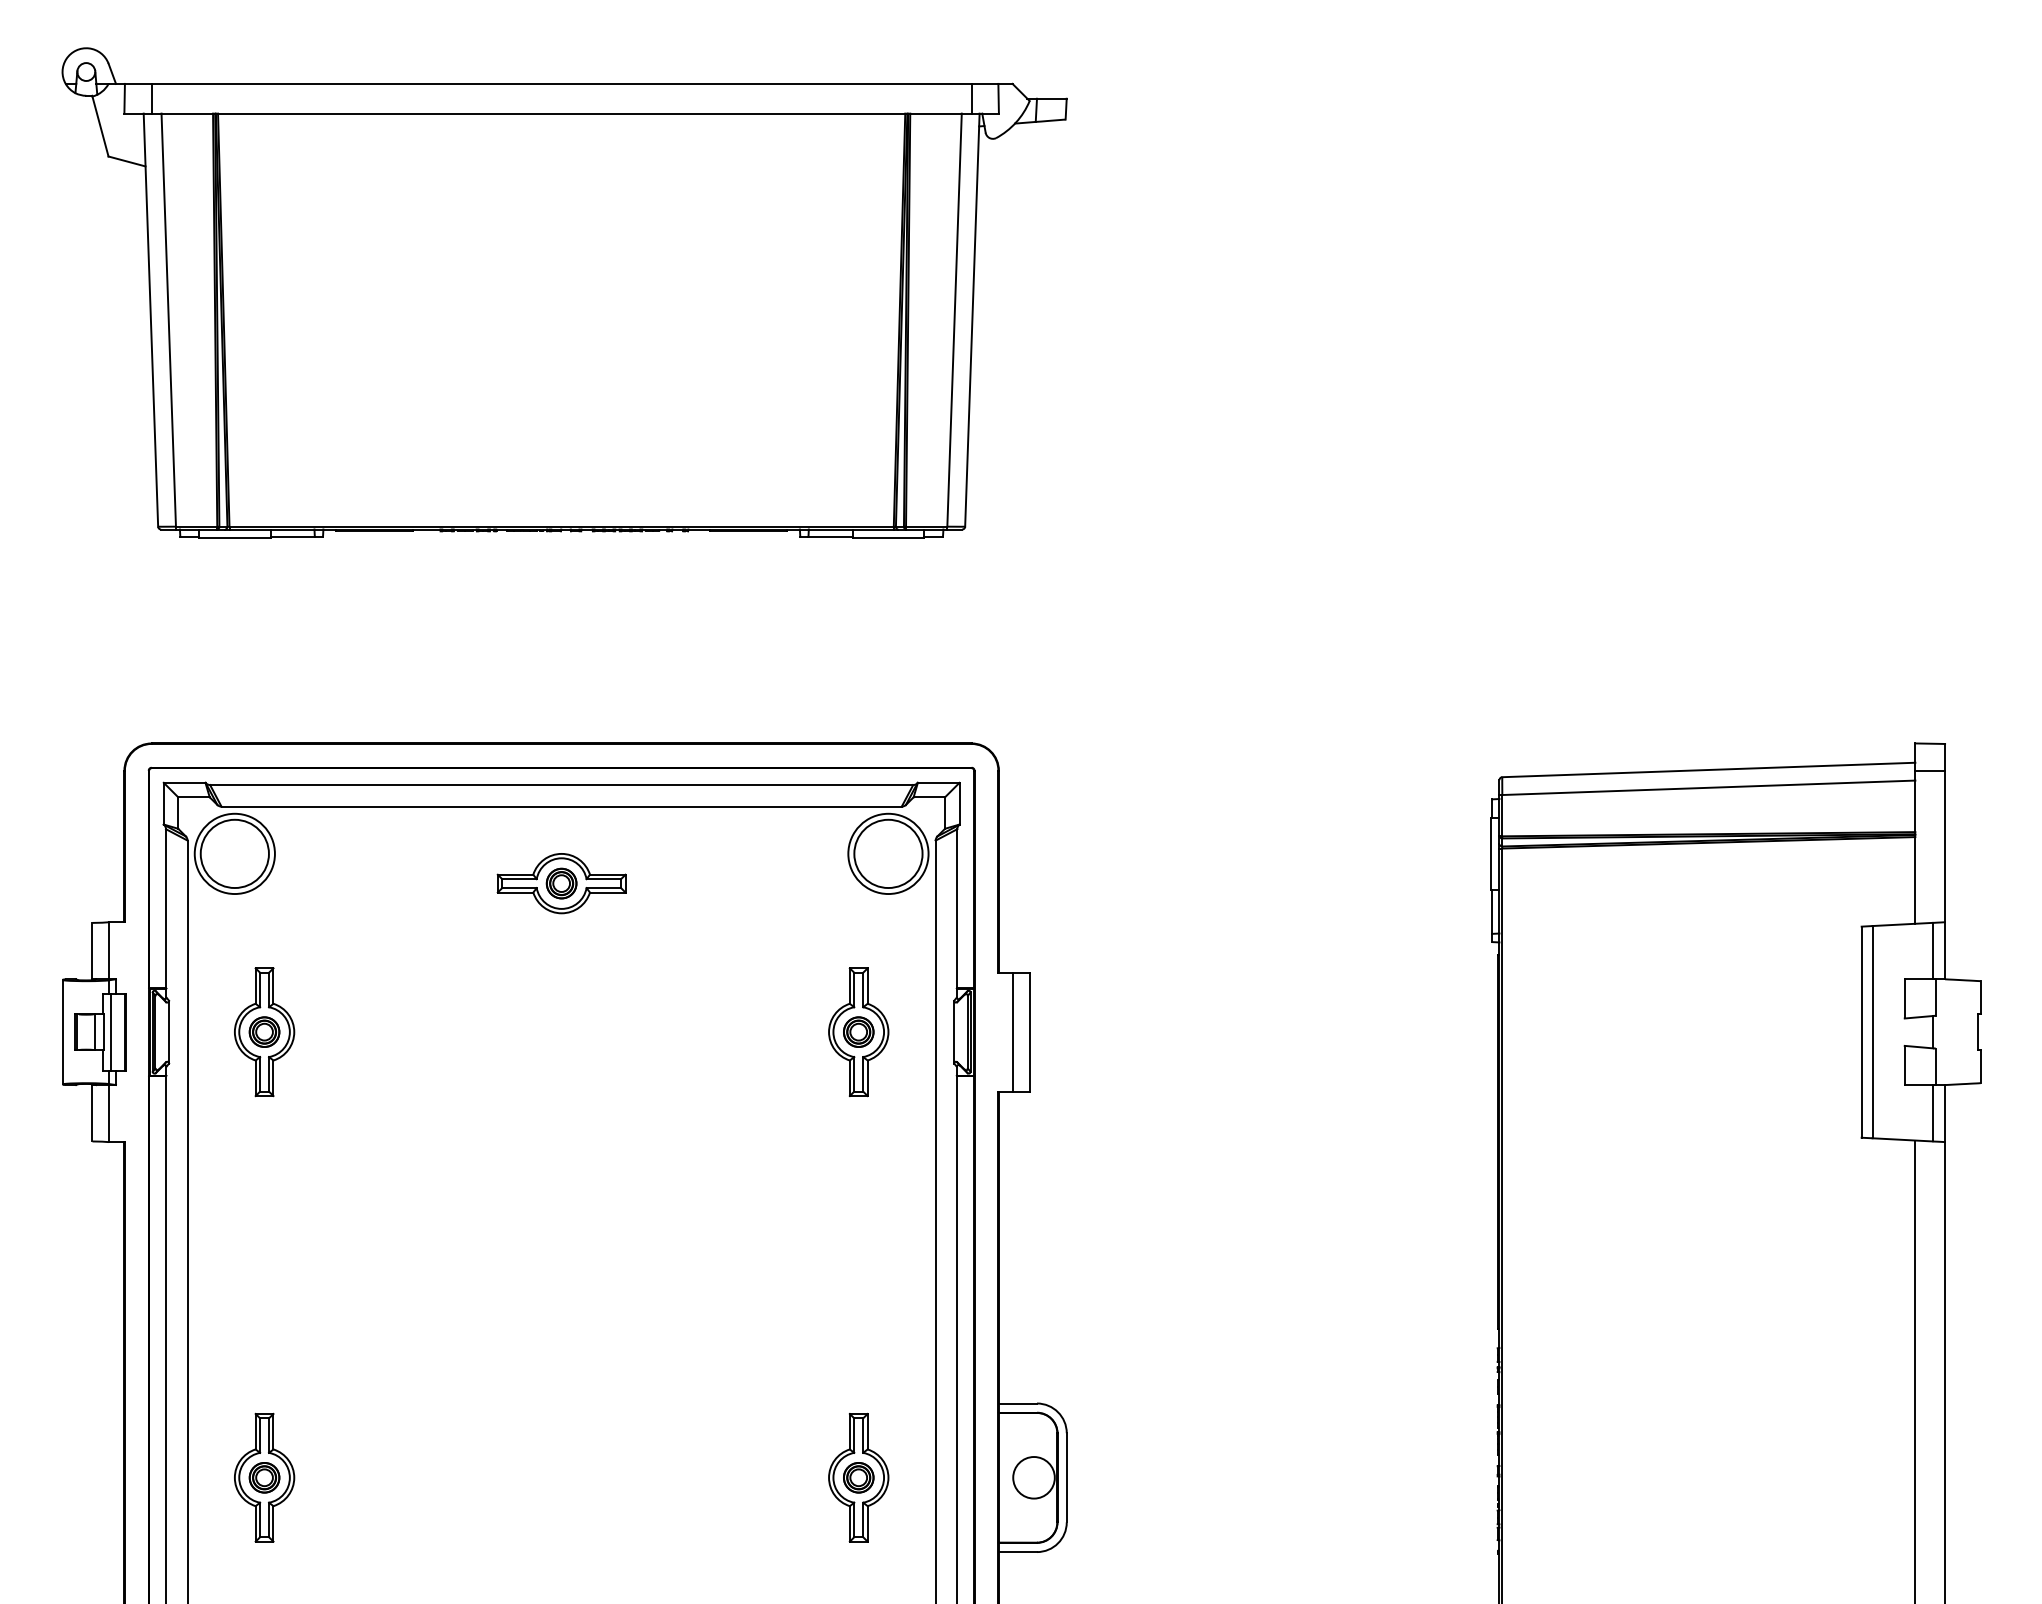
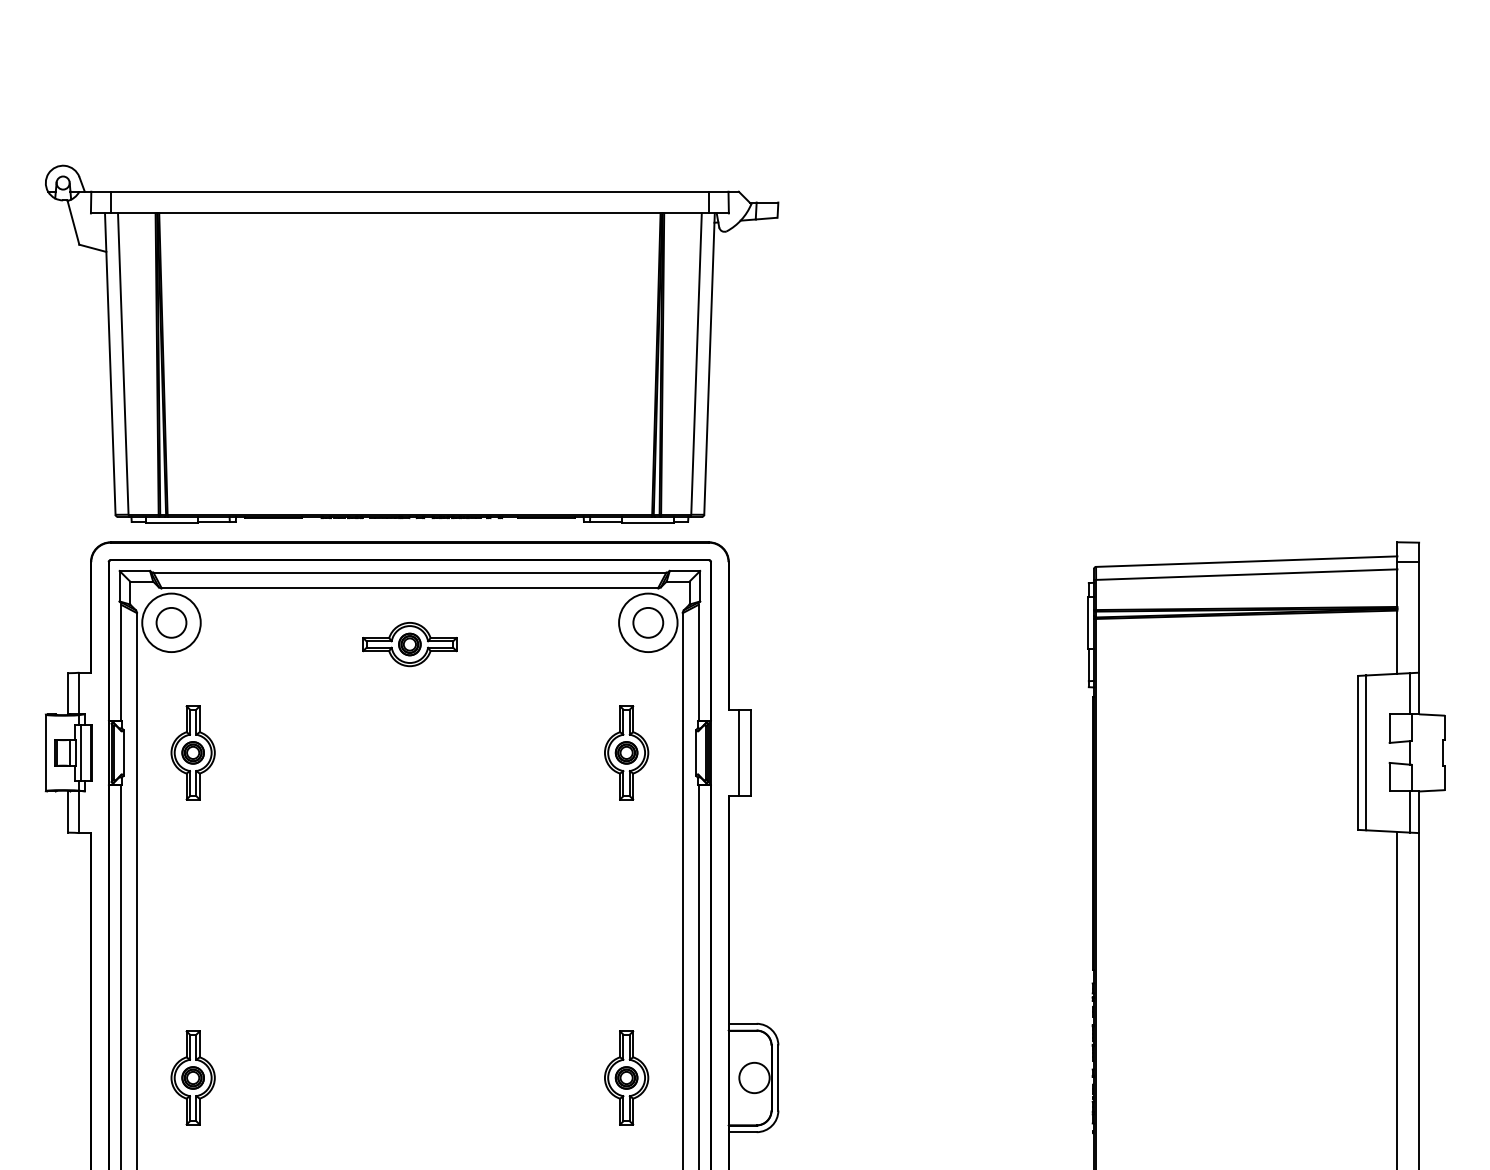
part: (564, 292) -> (411, 343), moved
circle: (234, 853) -> (171, 622), size x0.6
circle: (888, 853) -> (648, 622), size x0.6

